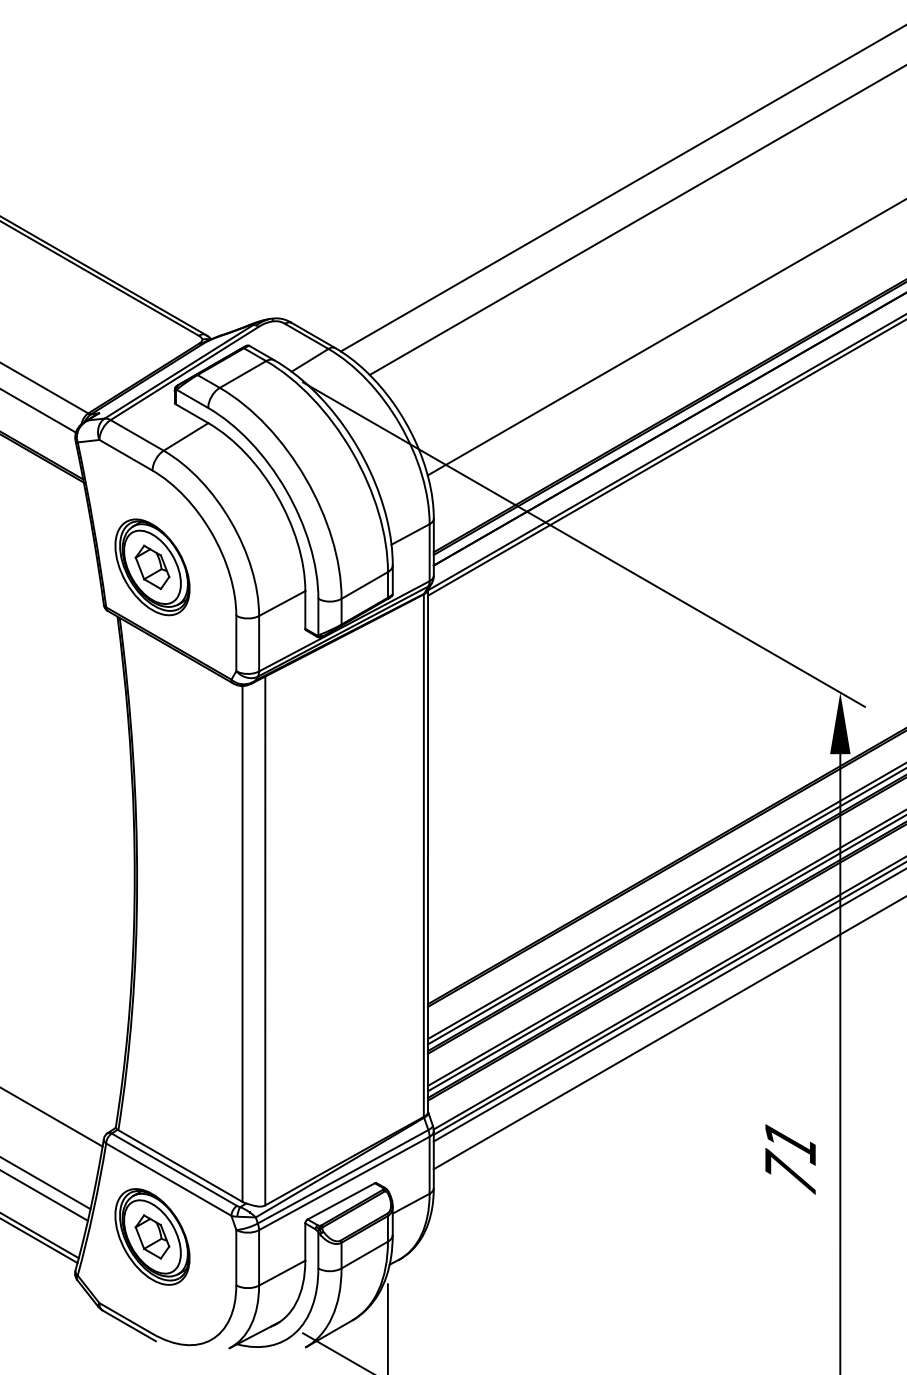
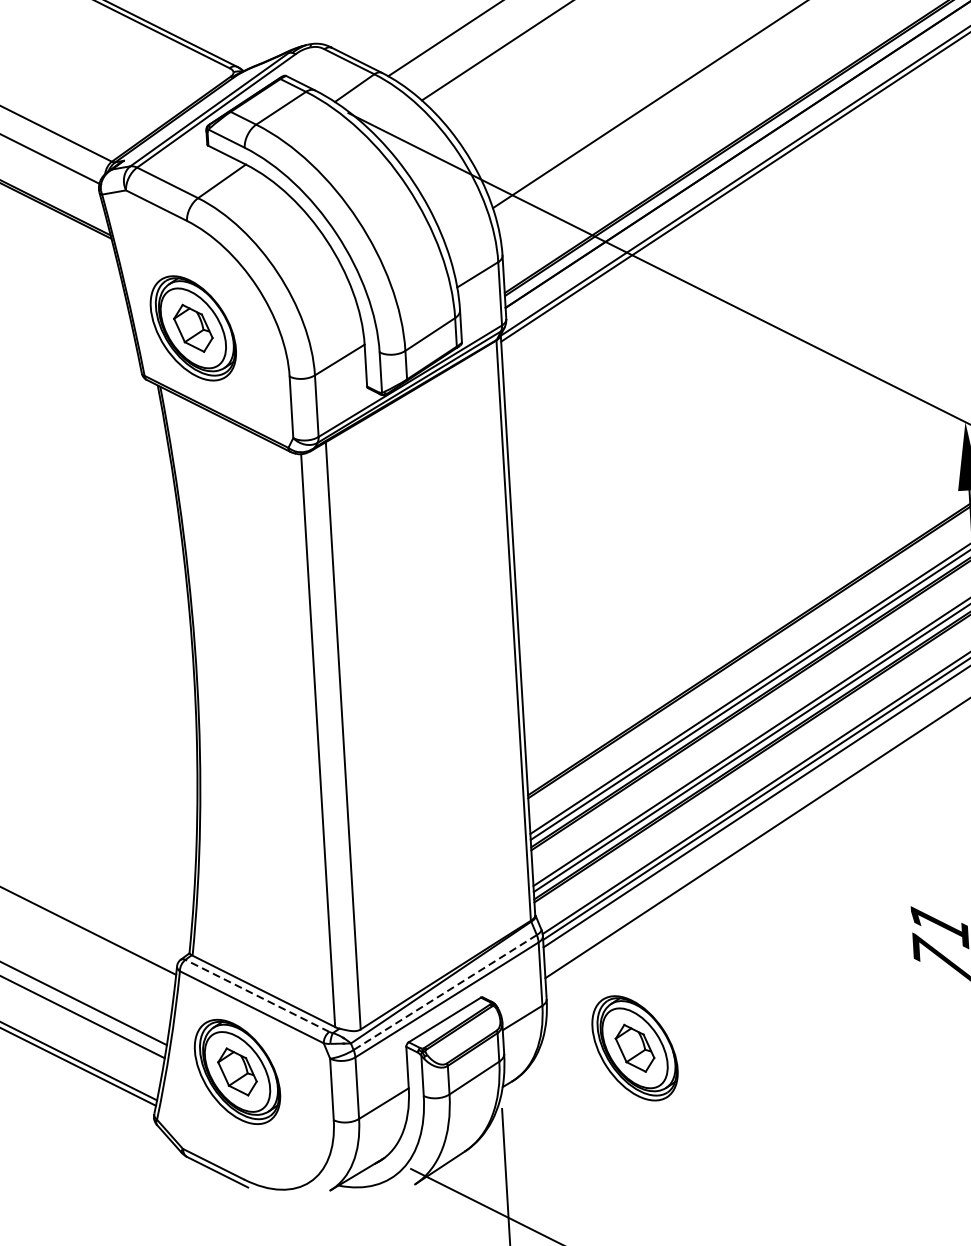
line: (173, 1169) -> (256, 995), solid -> dashed
line: (342, 1177) -> (444, 993), solid -> dashed
part: (510, 1236) -> (635, 1047), added

